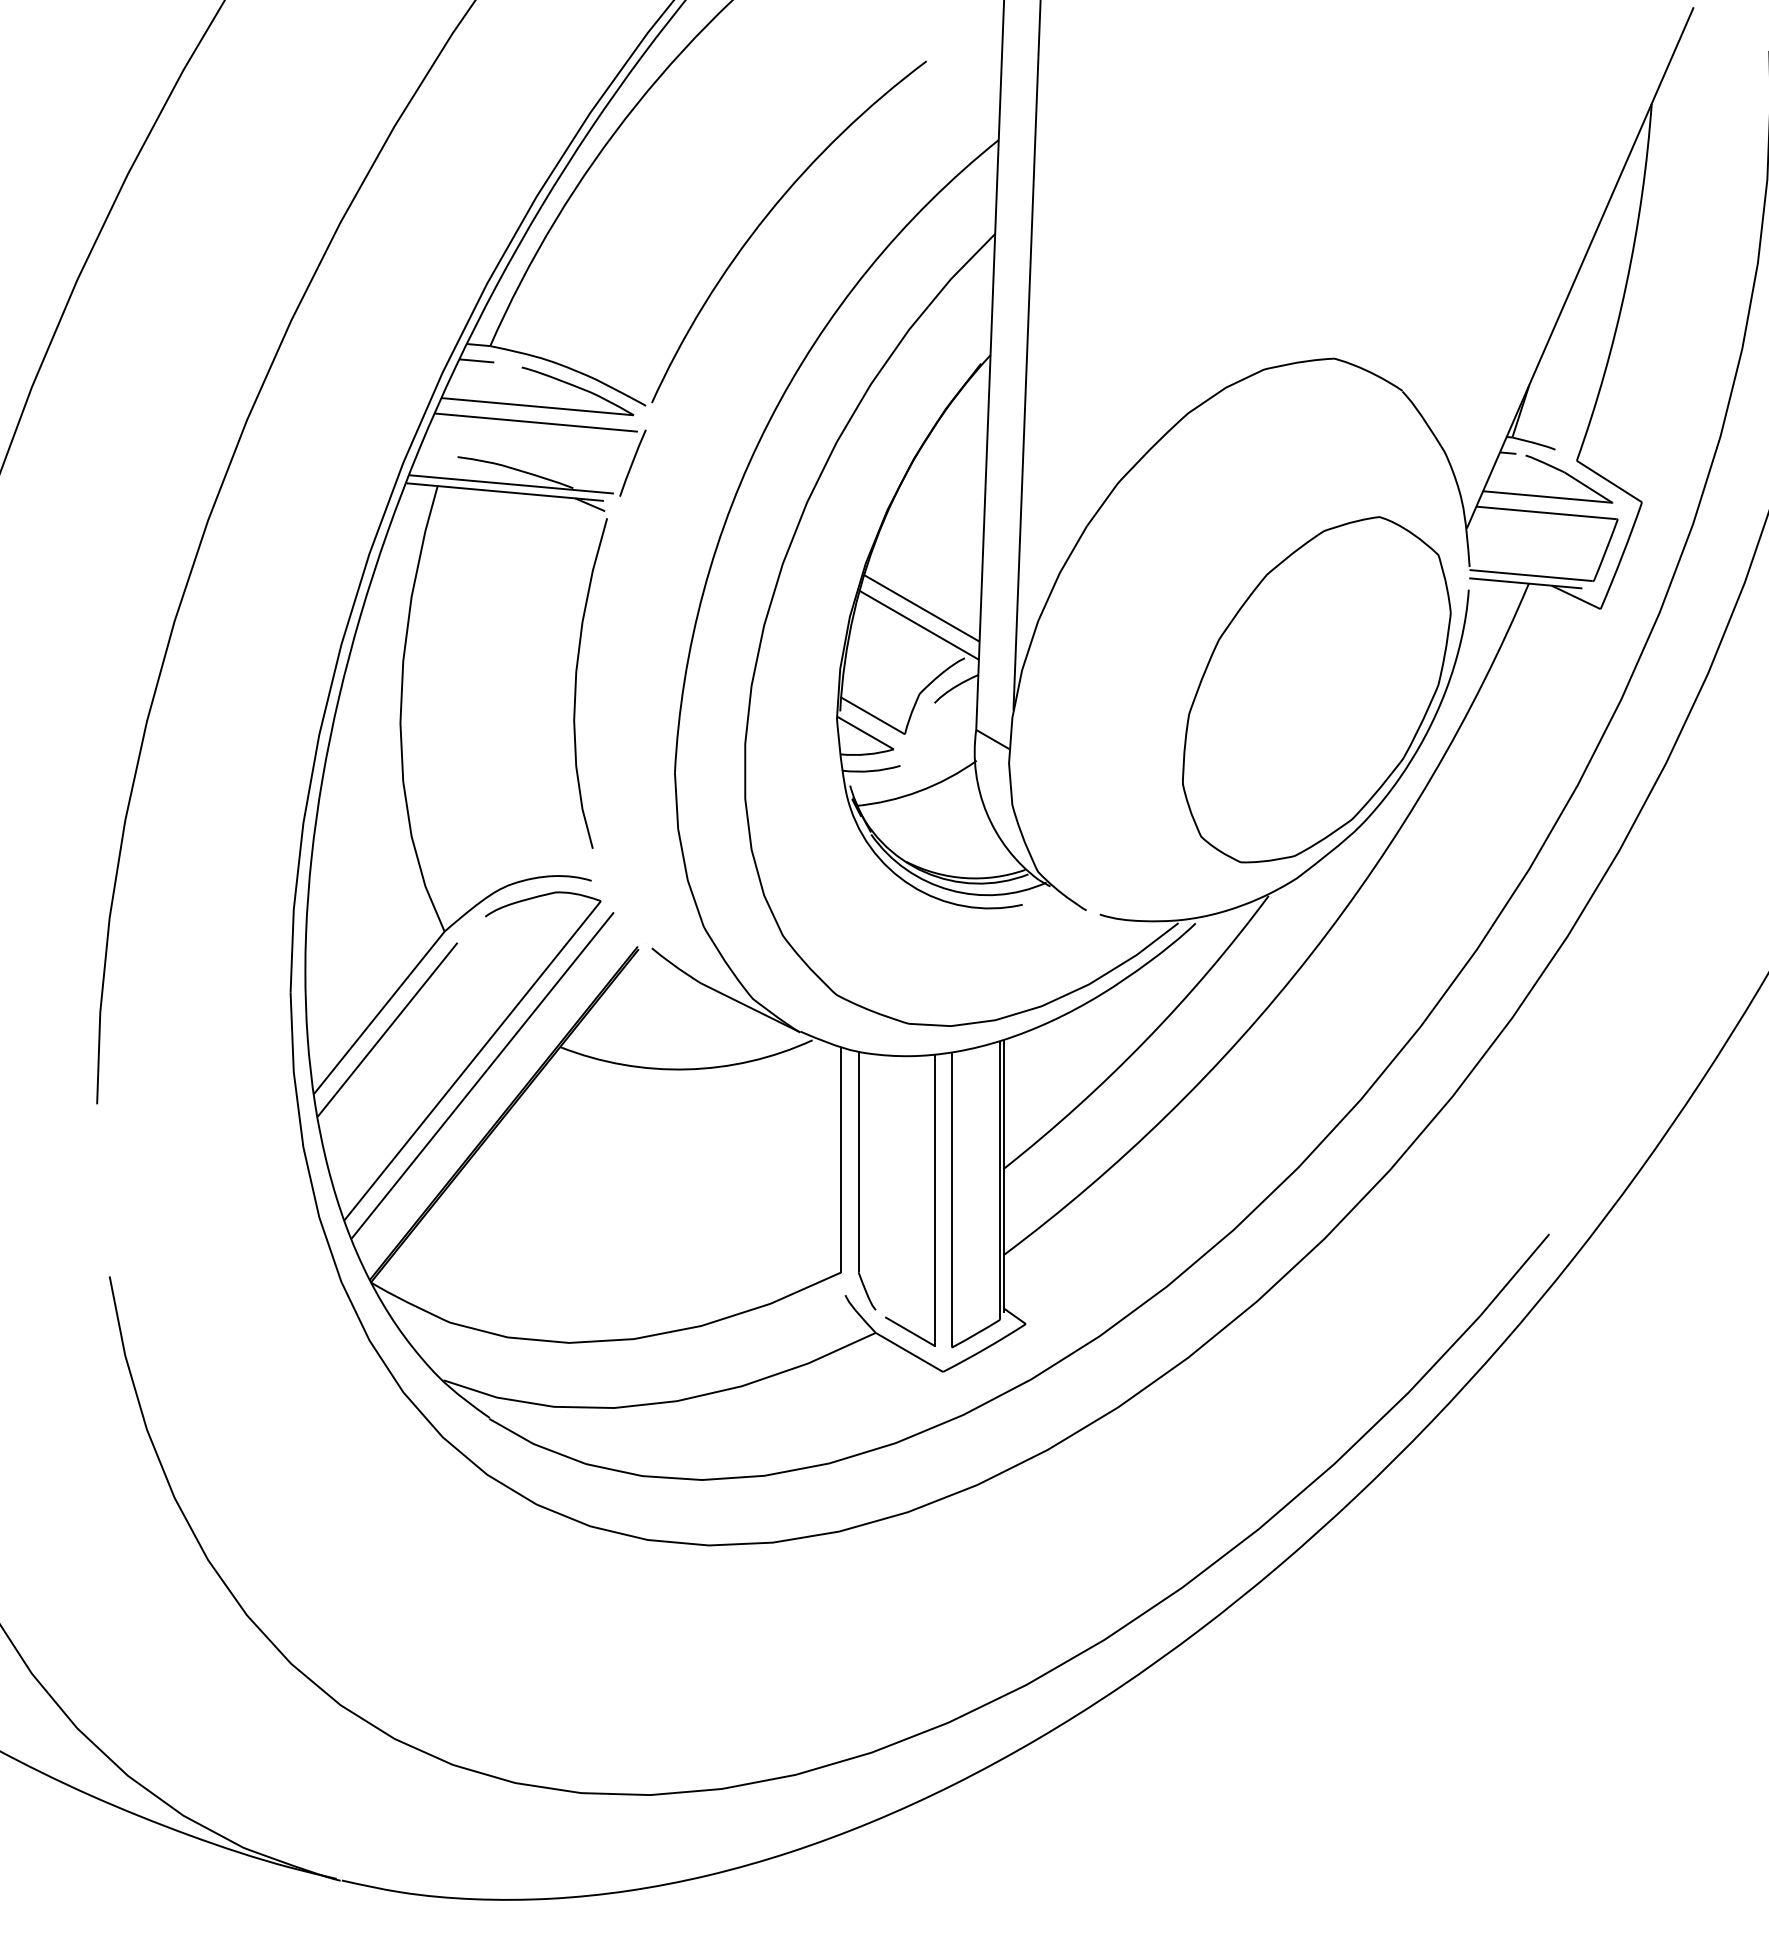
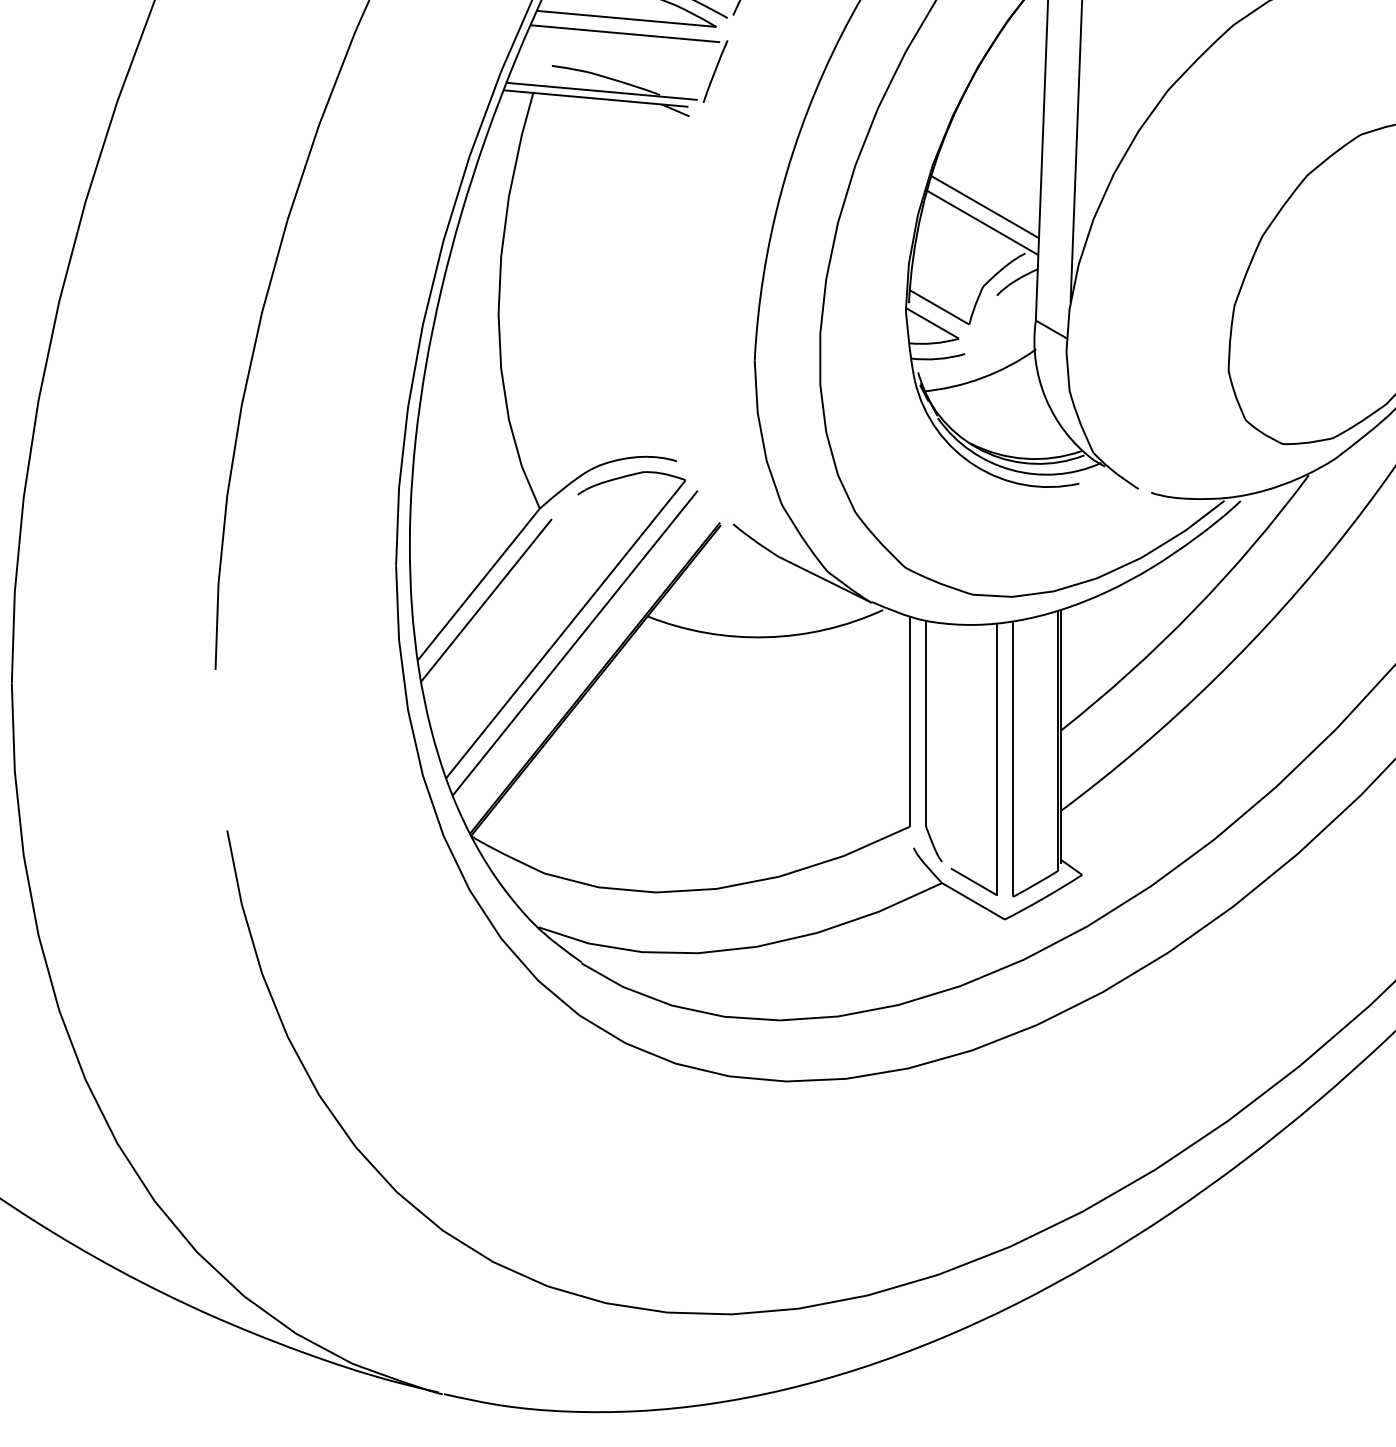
part: (576, 683) -> (662, 277), removed

